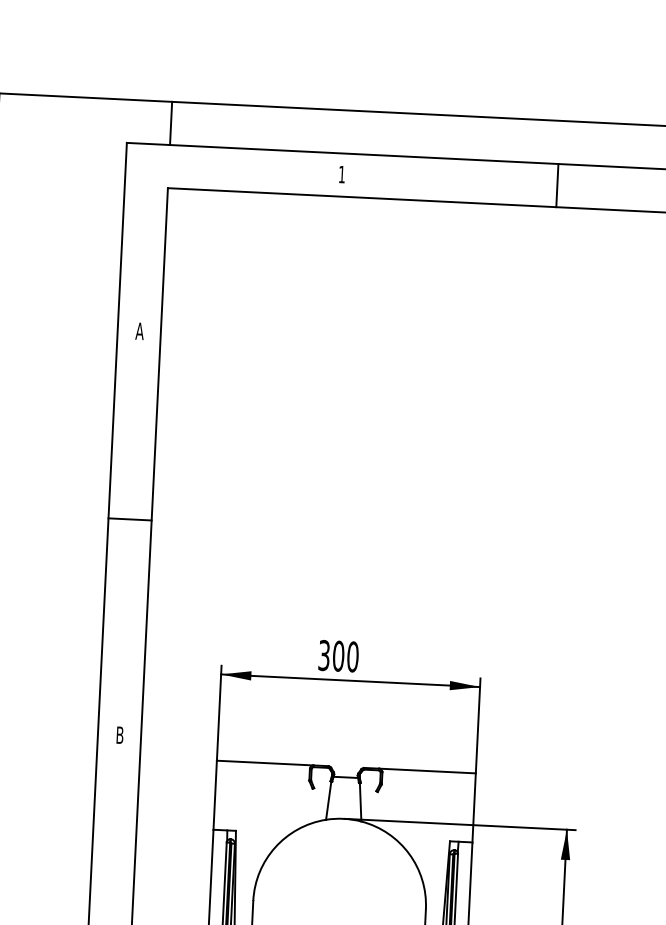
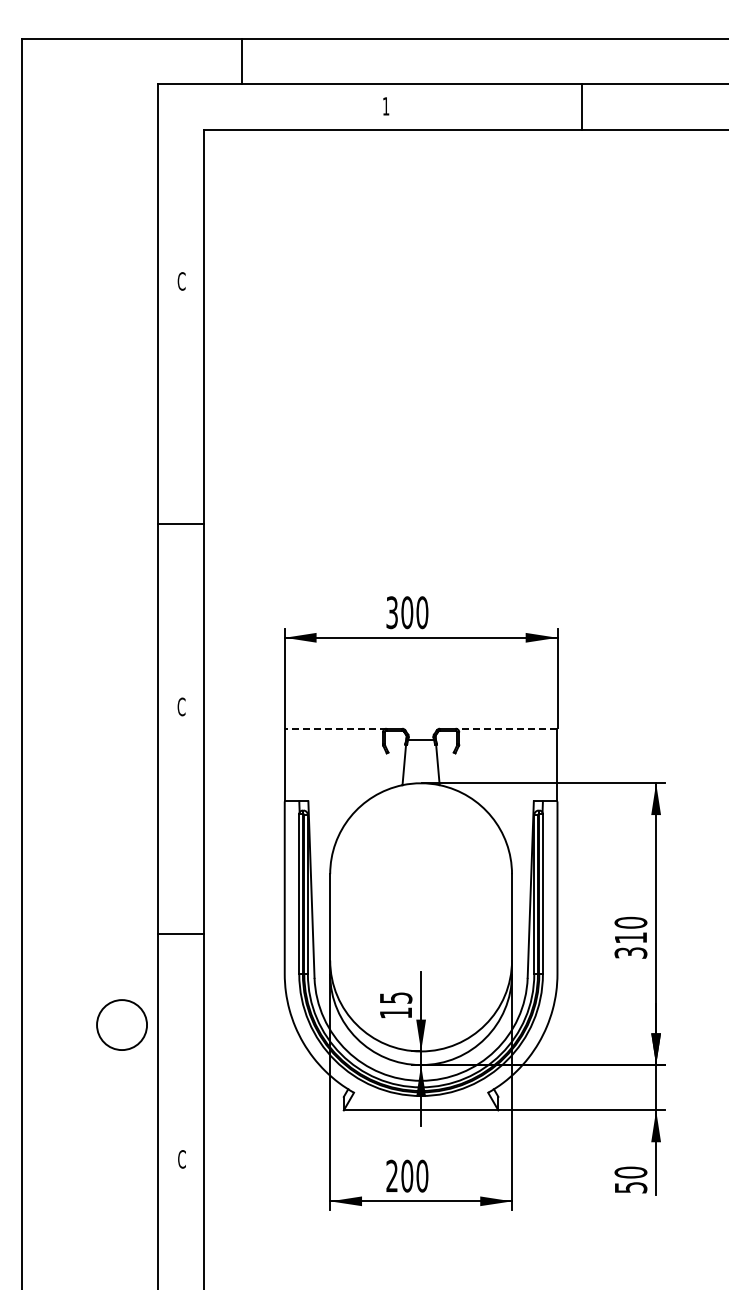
line: (170, 123) -> (241, 61), moved
line: (556, 185) -> (581, 106), moved
text: (139, 331) -> (181, 281), A -> C
line: (129, 519) -> (180, 523), moved
text: (119, 734) -> (181, 706), B -> C
line: (265, 762) -> (335, 728), solid -> dashed
line: (427, 770) -> (506, 728), solid -> dashed

